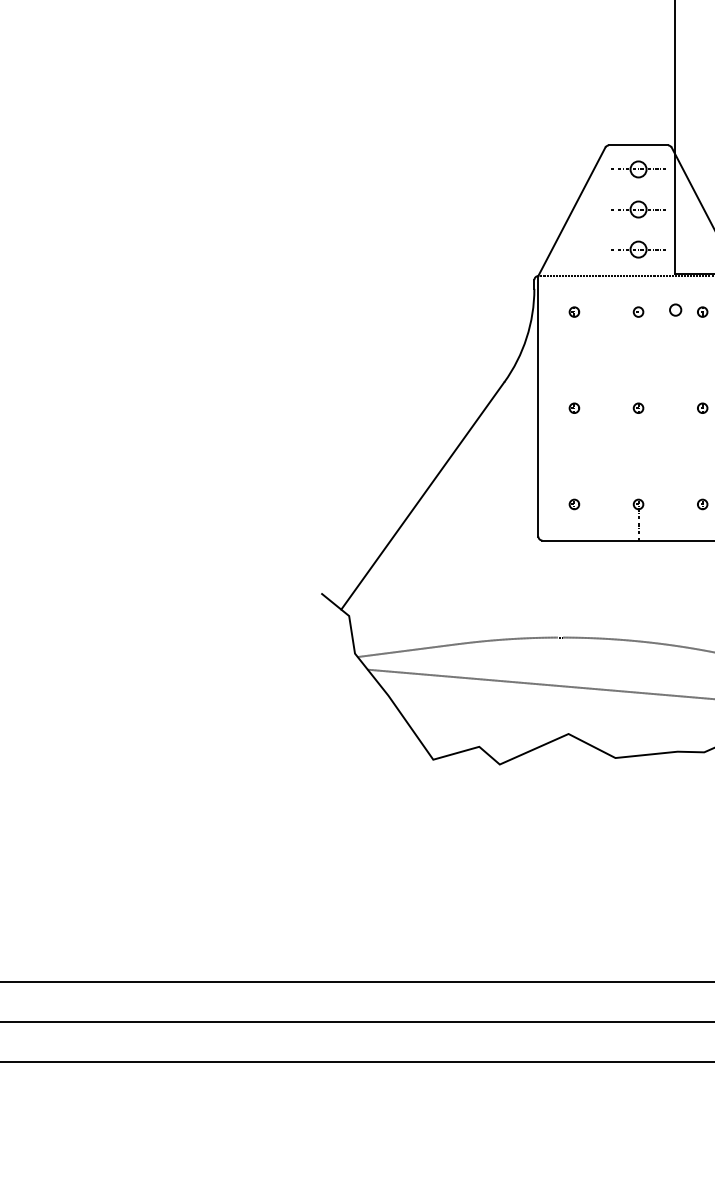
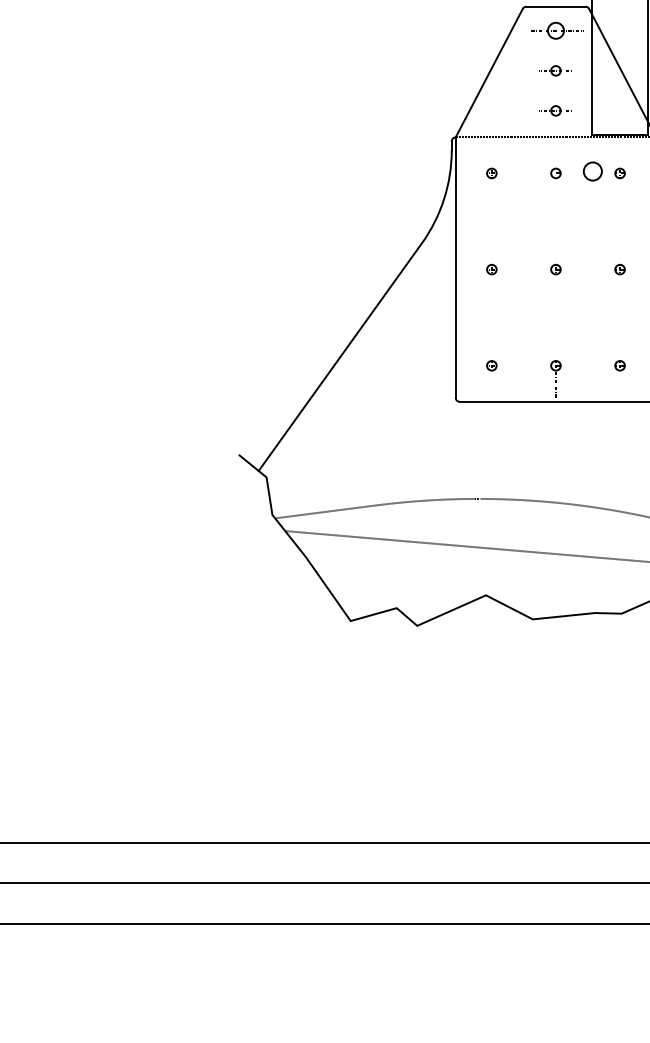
part: (638, 209) -> (555, 70), size x0.6
part: (638, 249) -> (555, 110), size x0.6
circle: (675, 309) -> (592, 170), size x1.6

